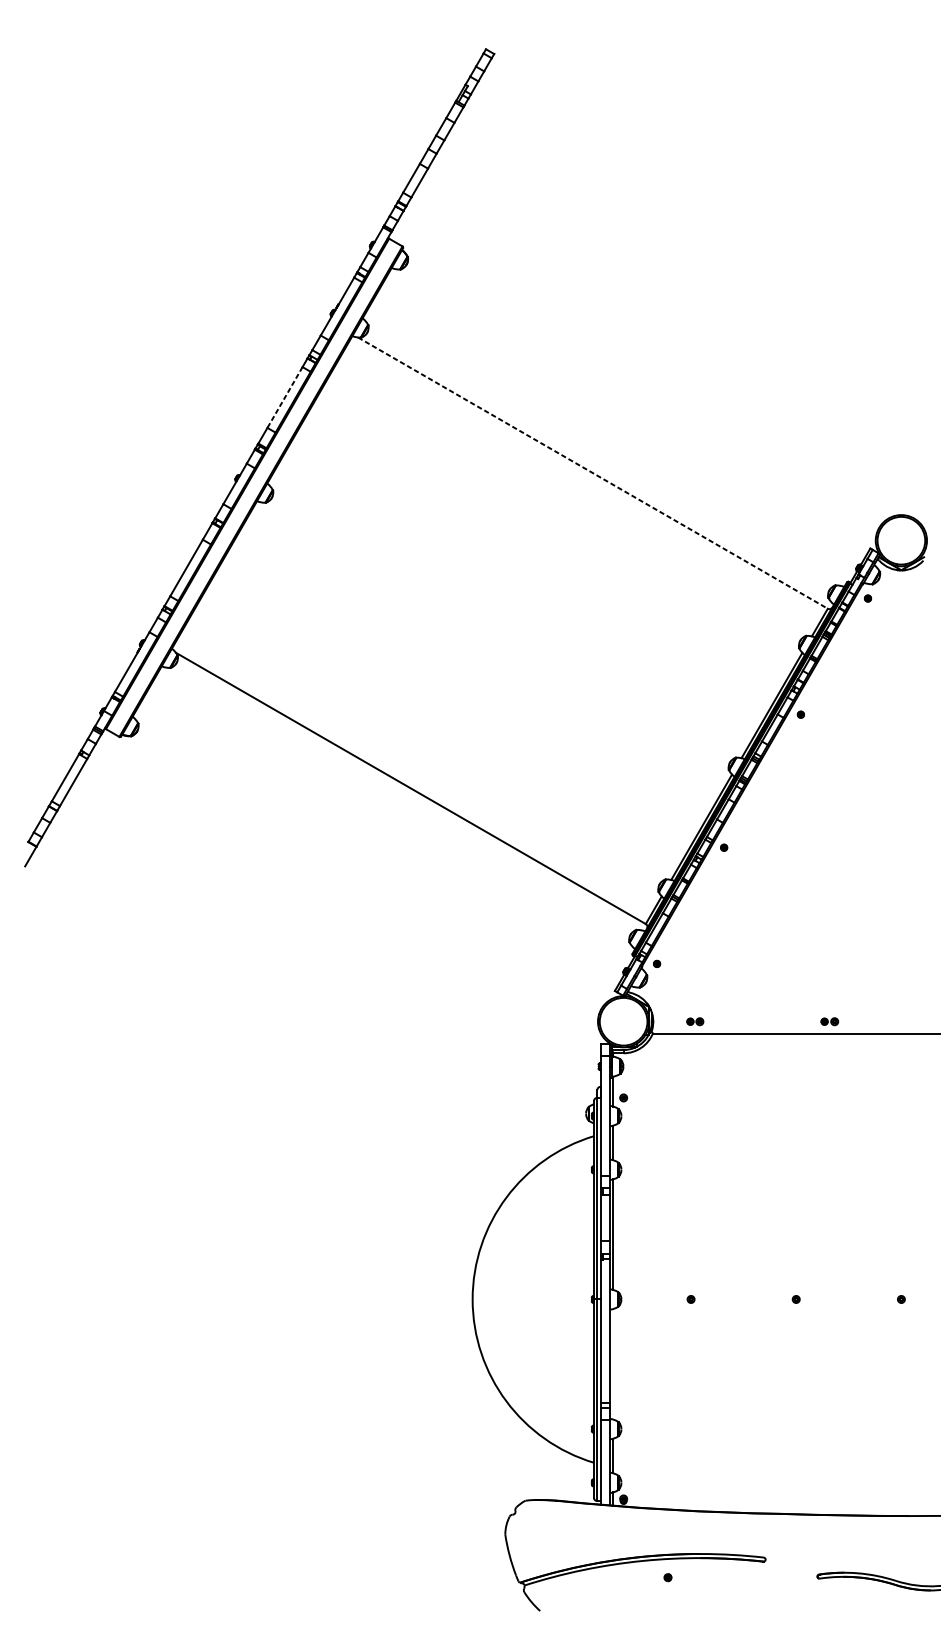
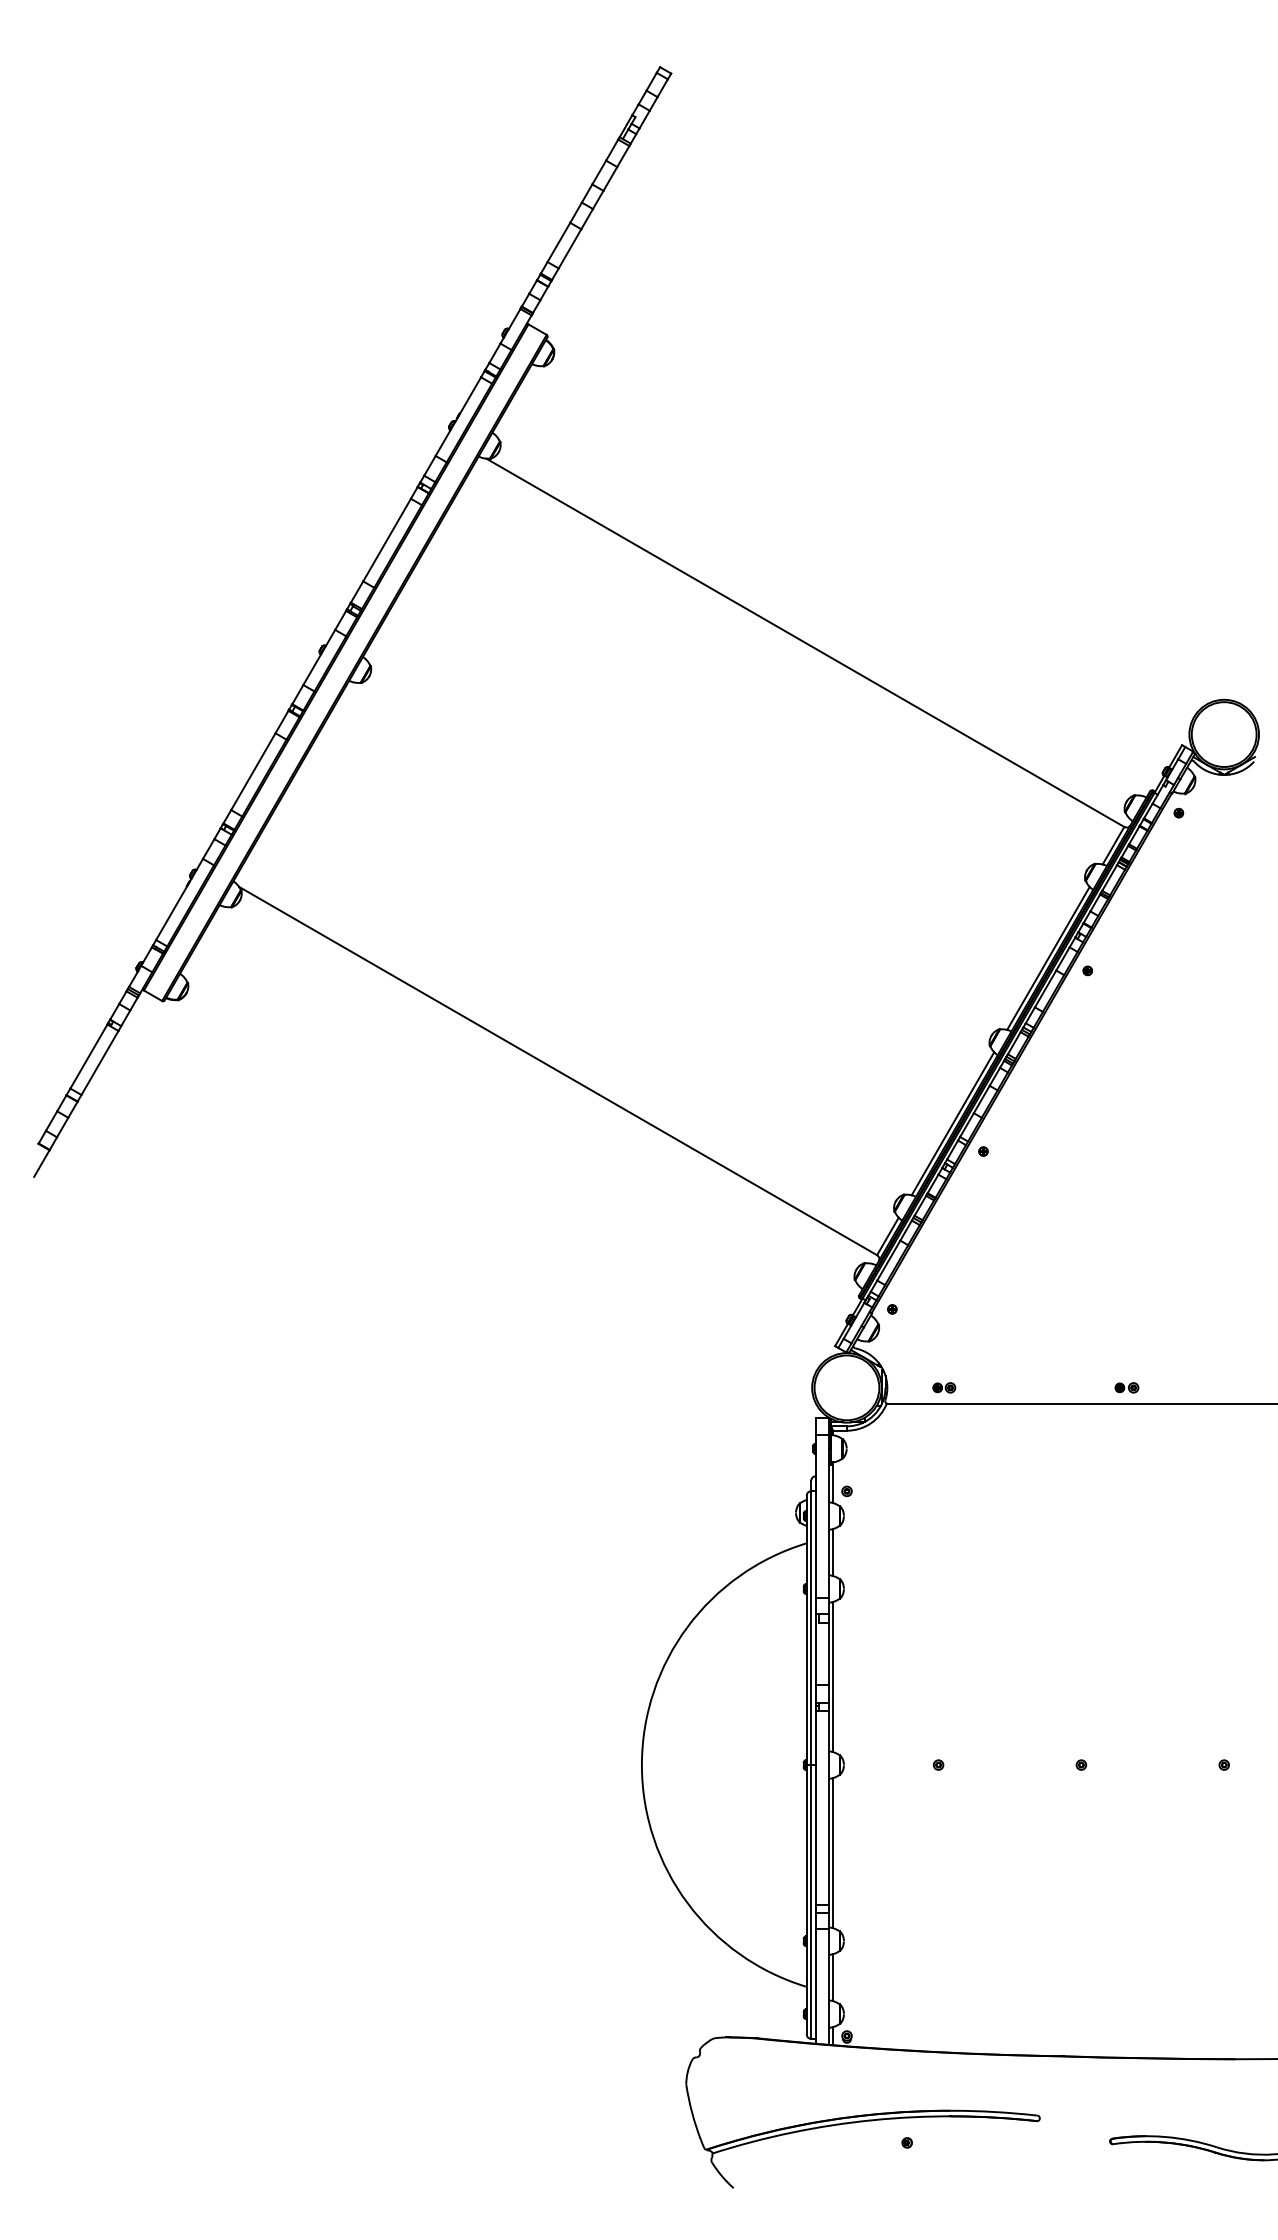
line: (285, 397) -> (387, 540), dashed -> solid
line: (593, 473) -> (805, 643), dashed -> solid
line: (613, 1364) -> (833, 1853), added

